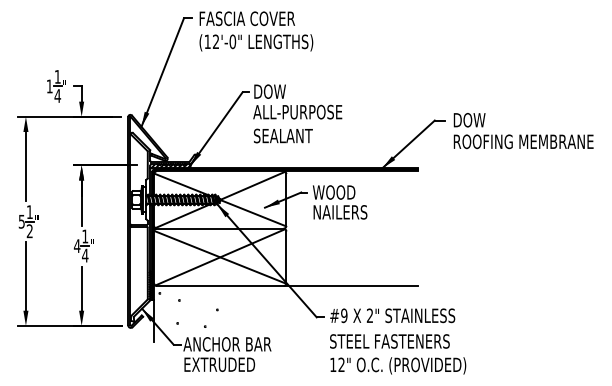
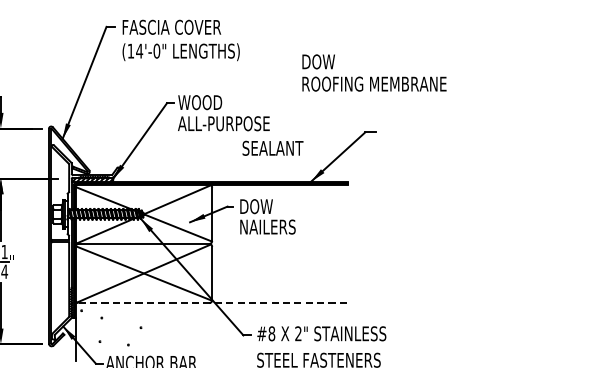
text: (215, 41) -> (139, 50), (12'-0" -> (14'-0"
text: (274, 91) -> (199, 102), DOW -> WOOD
text: (523, 131) -> (374, 73), moved
text: (283, 135) -> (273, 147), moved
text: (333, 192) -> (260, 206), WOOD -> DOW
line: (287, 286) -> (213, 303), solid -> dashed
text: (344, 315) -> (272, 333), #9 -> #8

